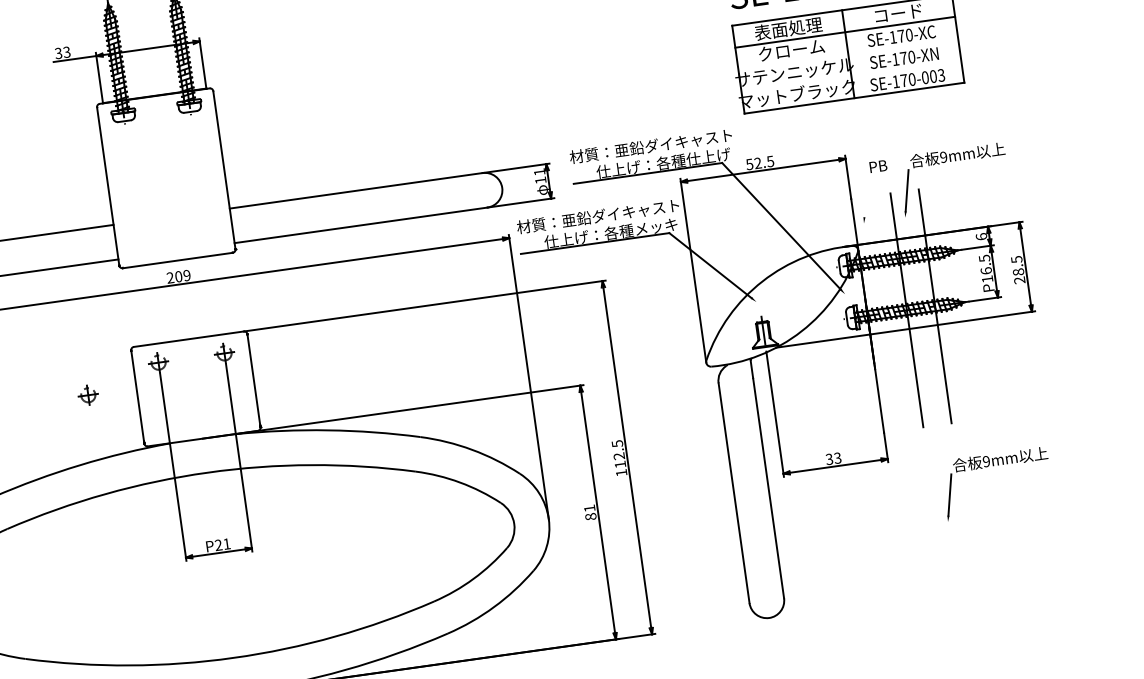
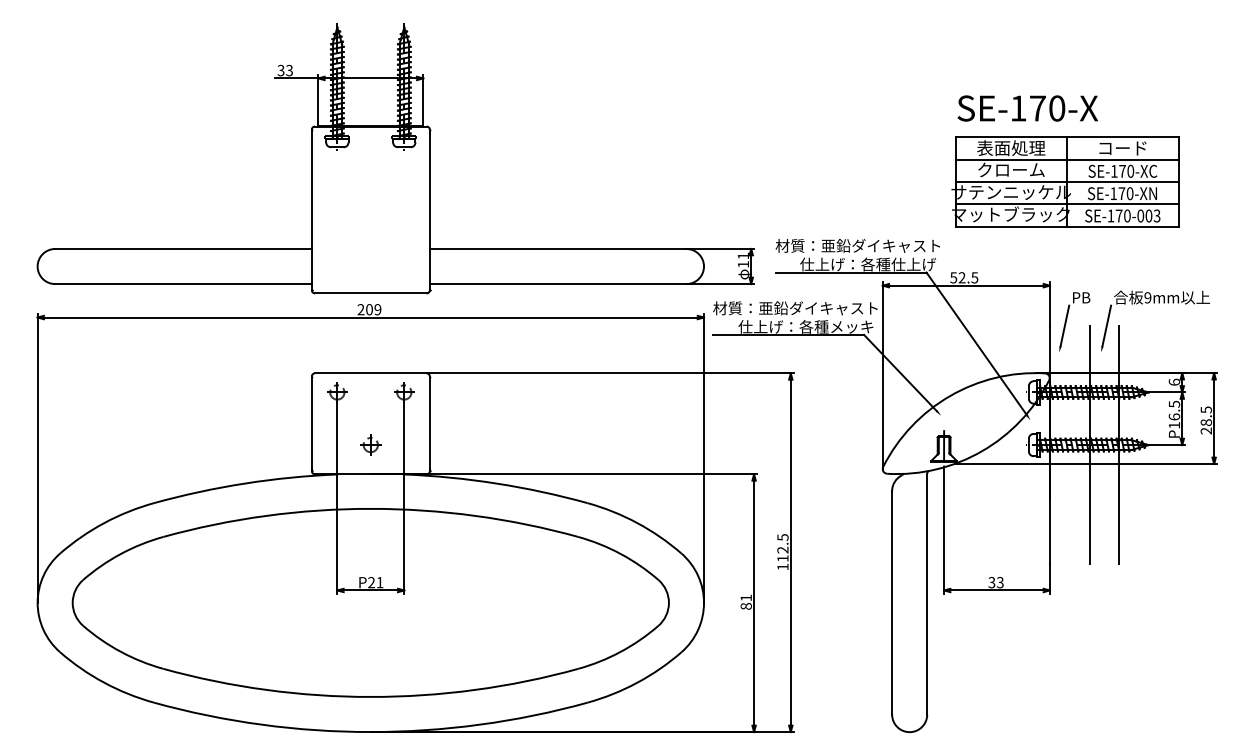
line: (847, 53) -> (1066, 181), added
line: (850, 76) -> (1066, 204), added
line: (865, 196) -> (1064, 325), added
part: (87, 394) -> (370, 444), moved
part: (993, 466) -> (1154, 612), removed

